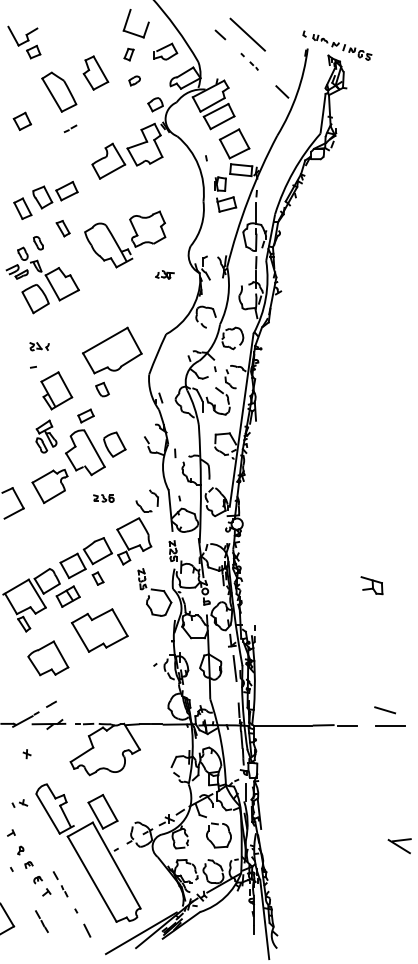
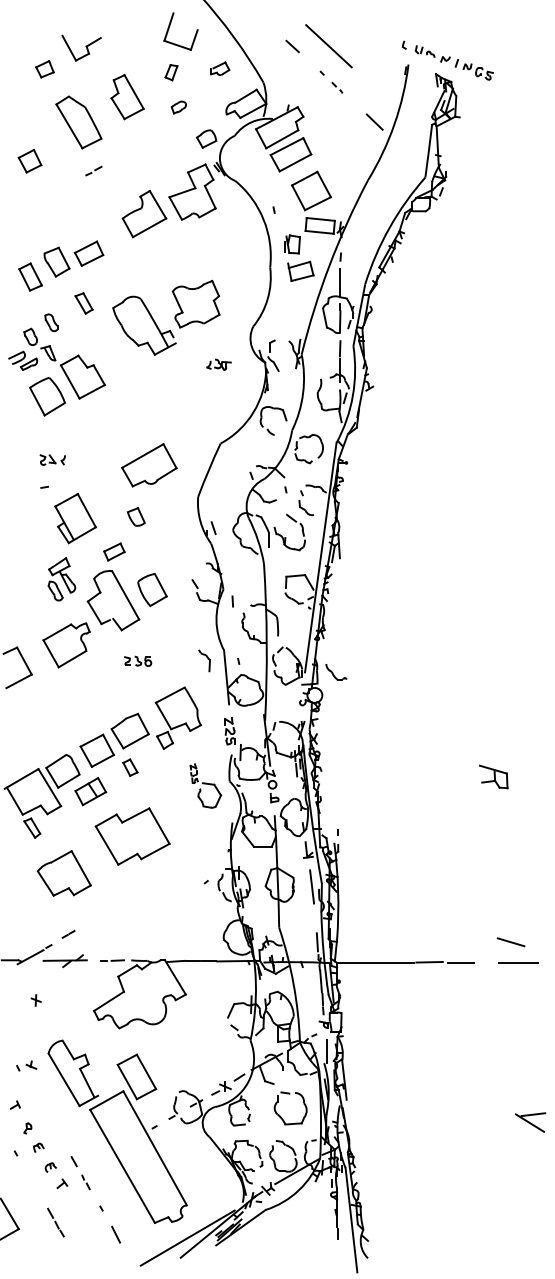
part: (22, 35) -> (81, 47), moved
part: (166, 51) -> (220, 68), size x0.6
part: (112, 350) -> (149, 465), size x0.7
part: (144, 506) -> (336, 672), moved
part: (154, 592) -> (205, 785), size x0.7

